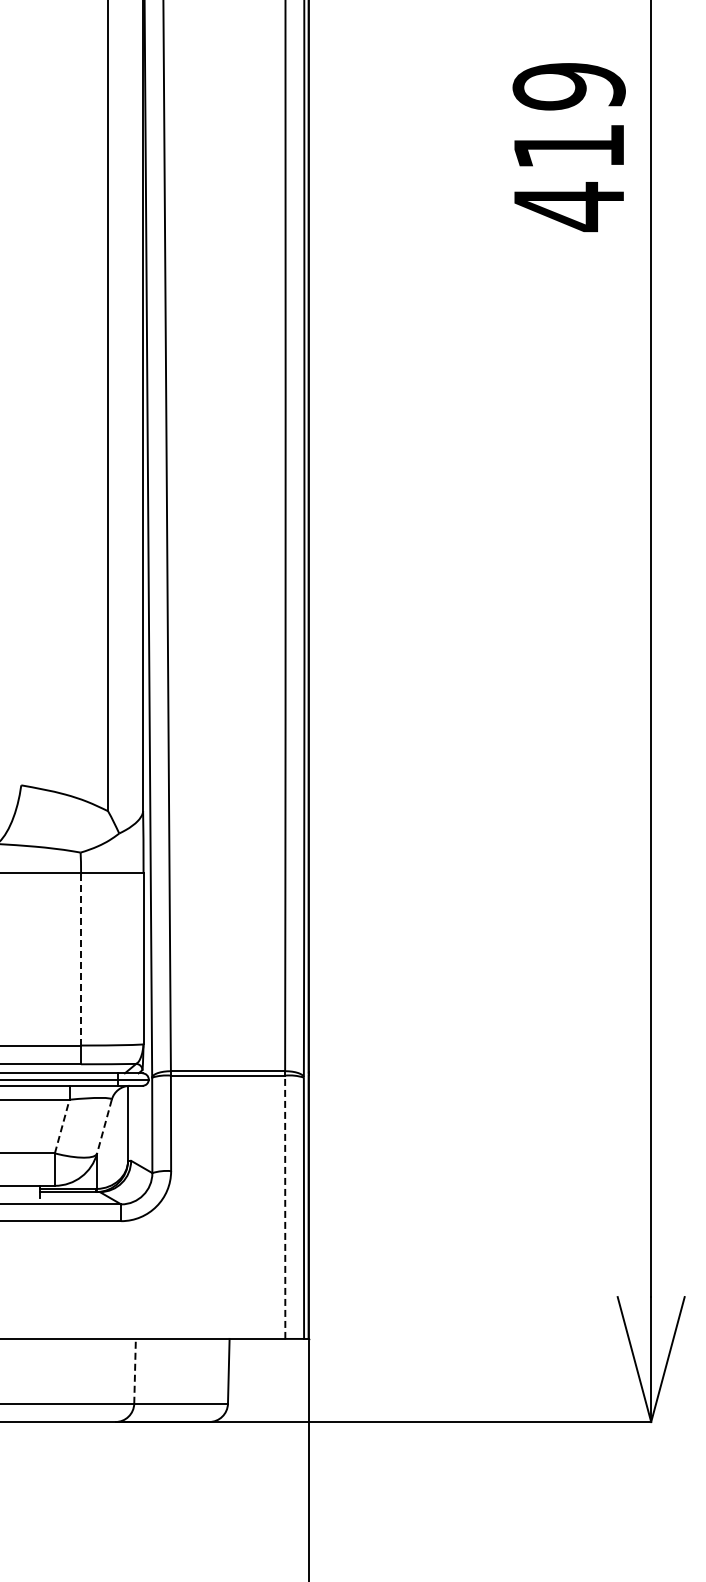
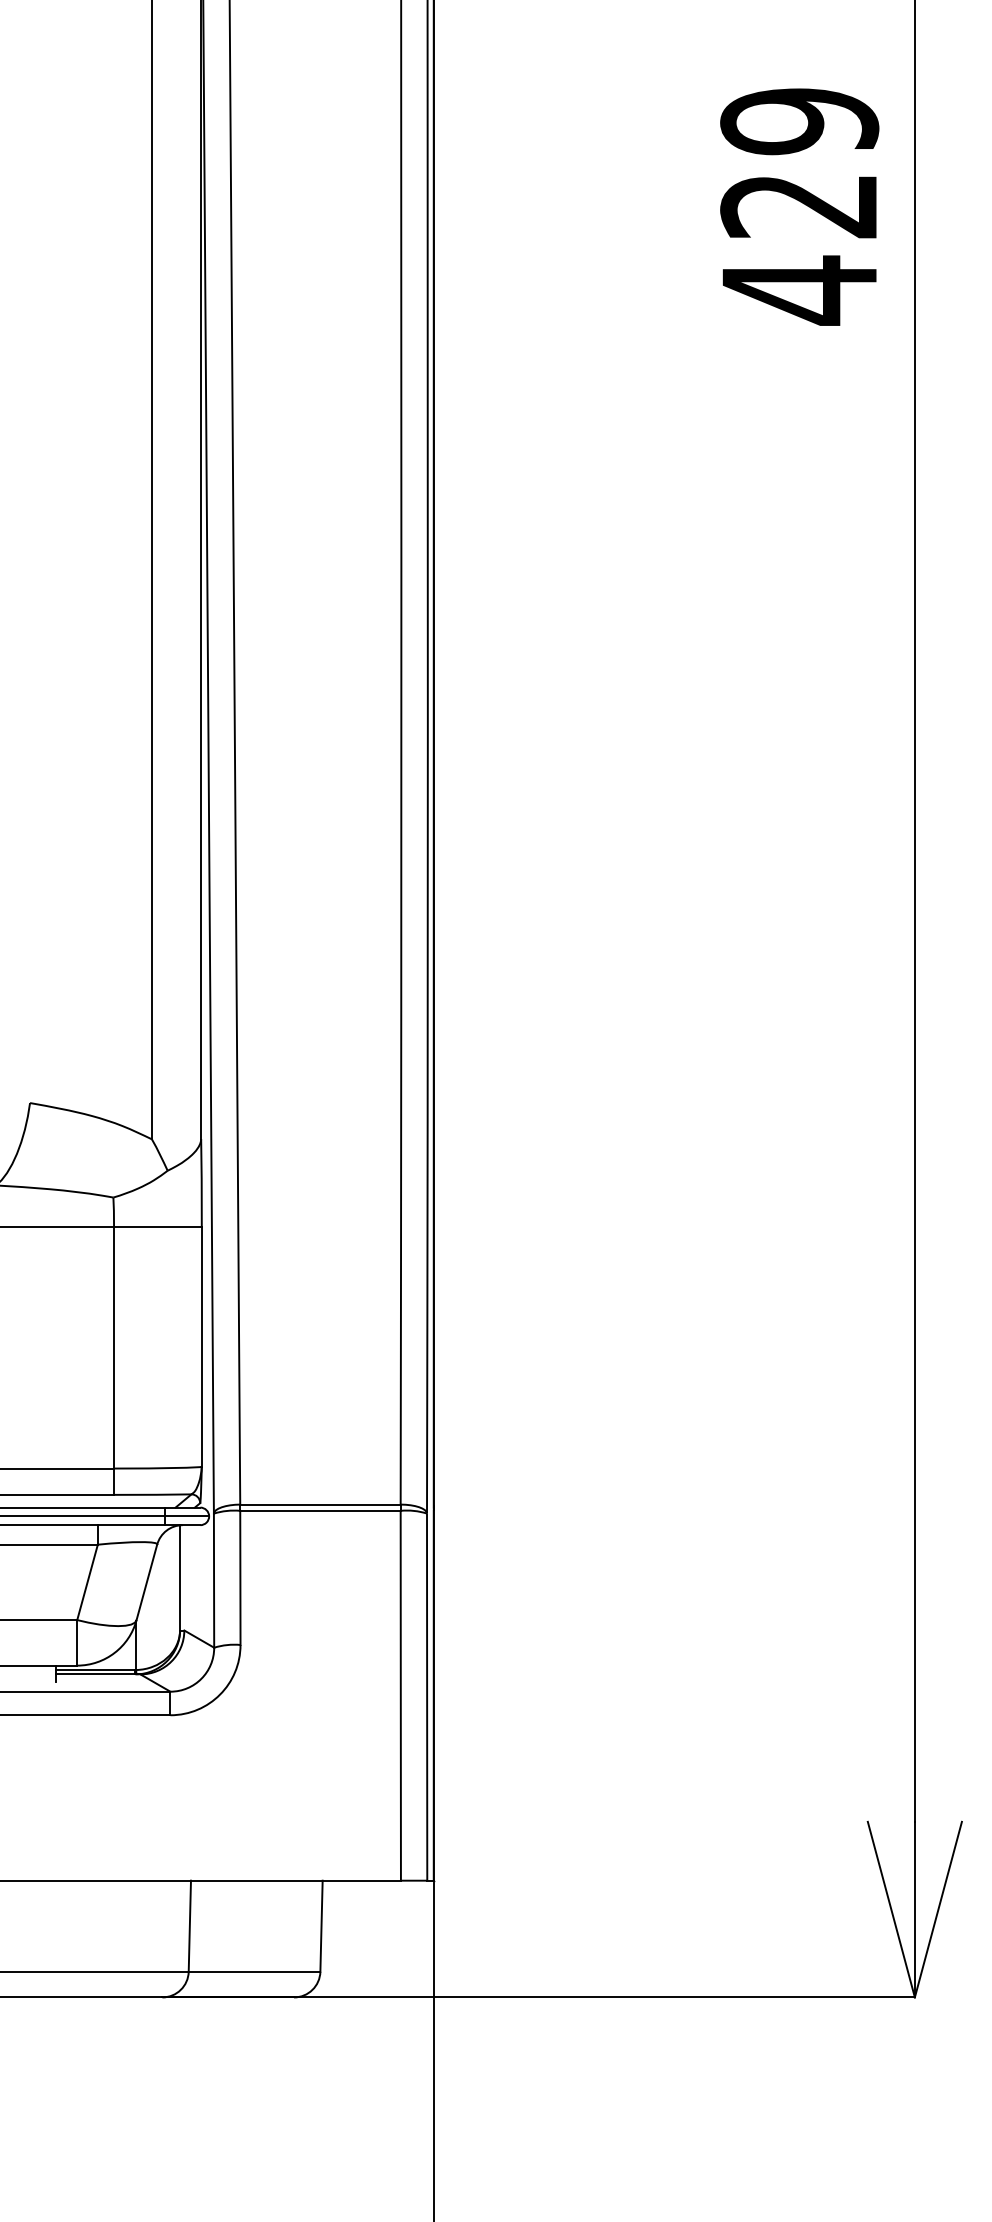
text: (567, 147) -> (797, 207), 419 -> 429
line: (81, 958) -> (114, 1346), dashed -> solid
line: (62, 1126) -> (87, 1582), dashed -> solid
line: (104, 1126) -> (146, 1582), dashed -> solid
line: (285, 1206) -> (401, 1694), dashed -> solid
line: (135, 1370) -> (190, 1925), dashed -> solid

